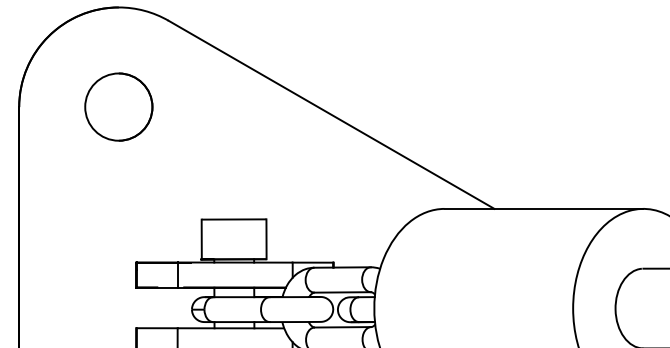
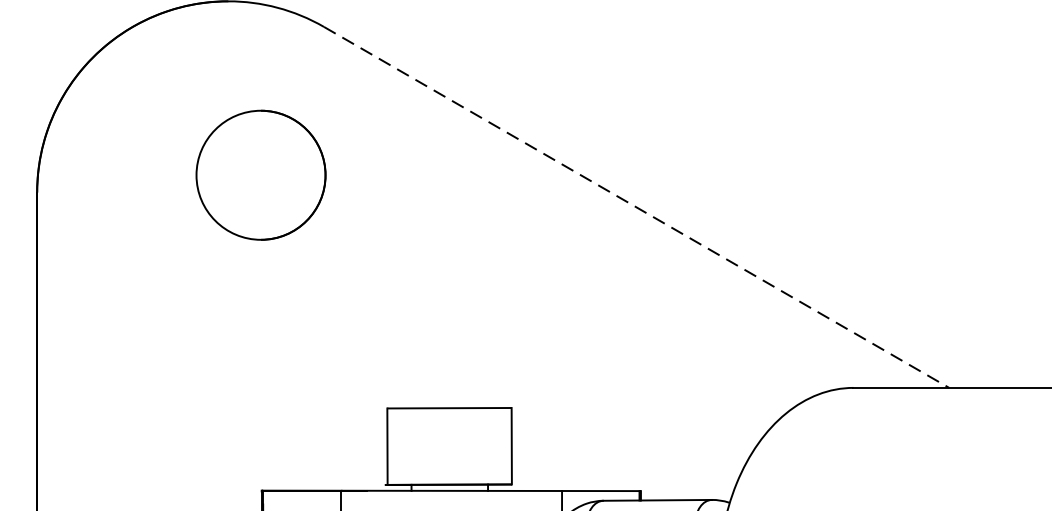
part: (118, 106) -> (260, 174), moved
line: (332, 115) -> (638, 208), solid -> dashed

